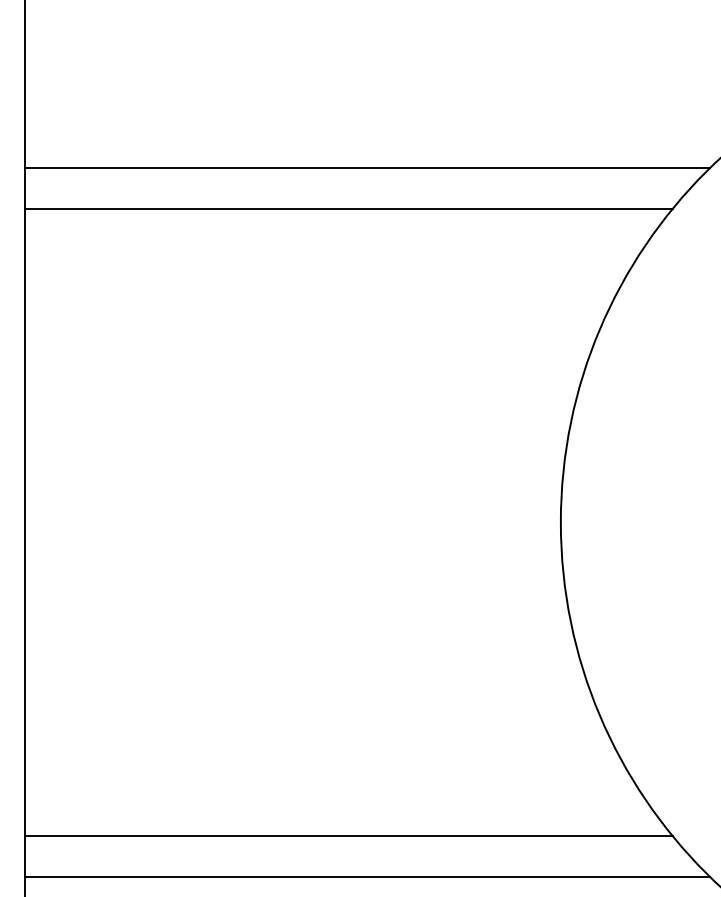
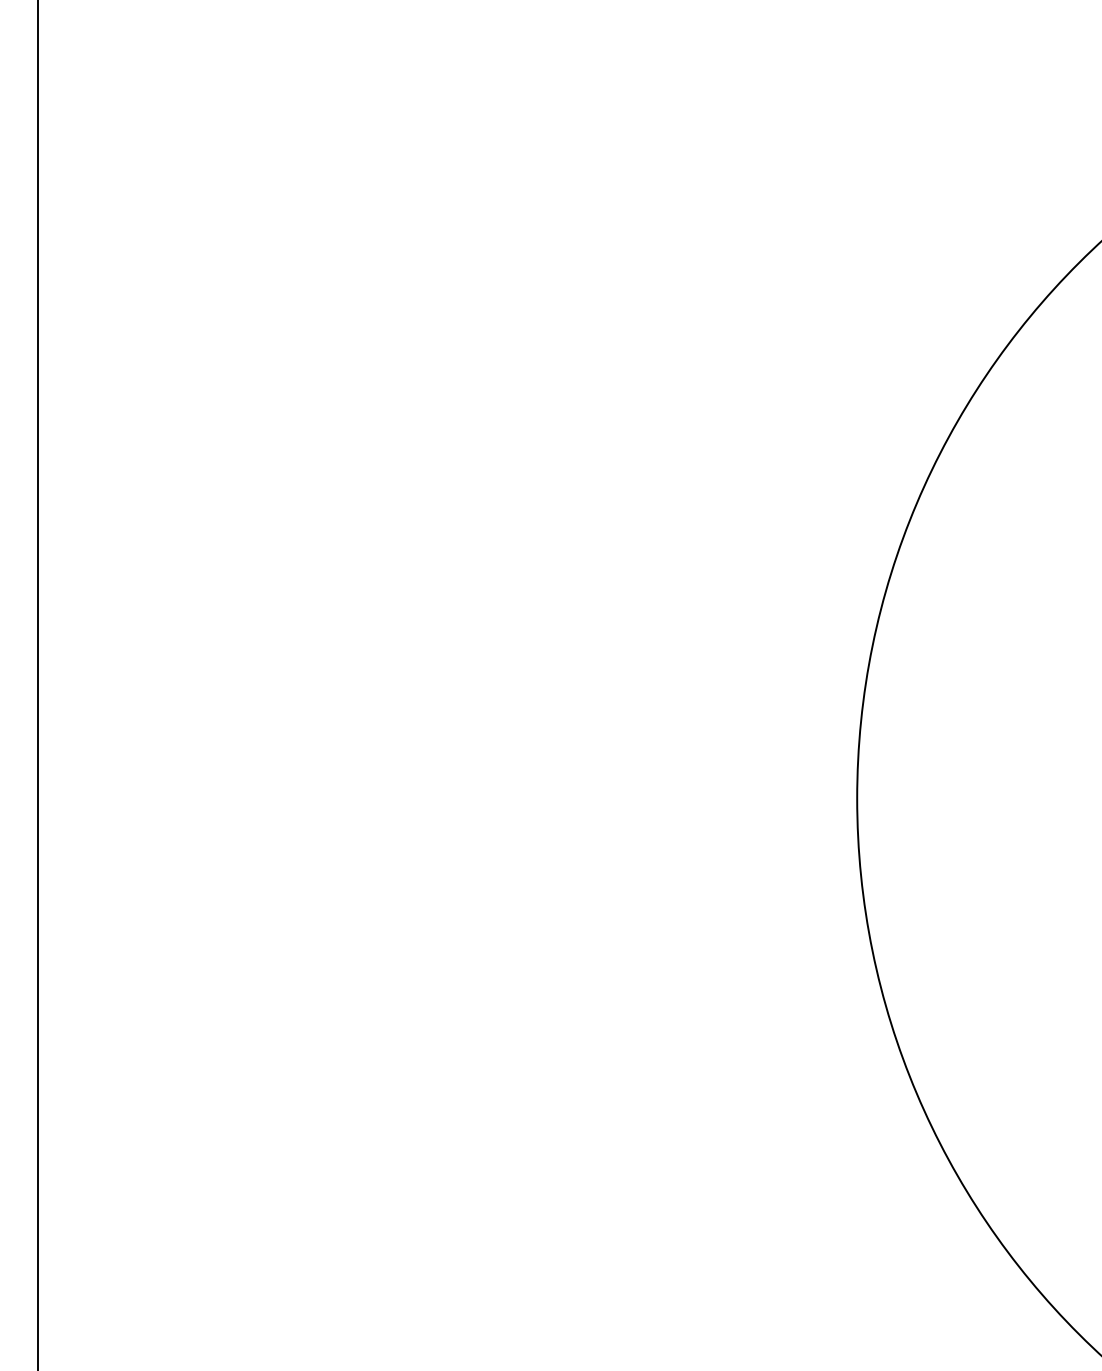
line: (366, 168) -> (560, 257), removed
line: (348, 208) -> (532, 318), removed
line: (348, 836) -> (532, 1278), removed
line: (366, 876) -> (560, 1339), removed

